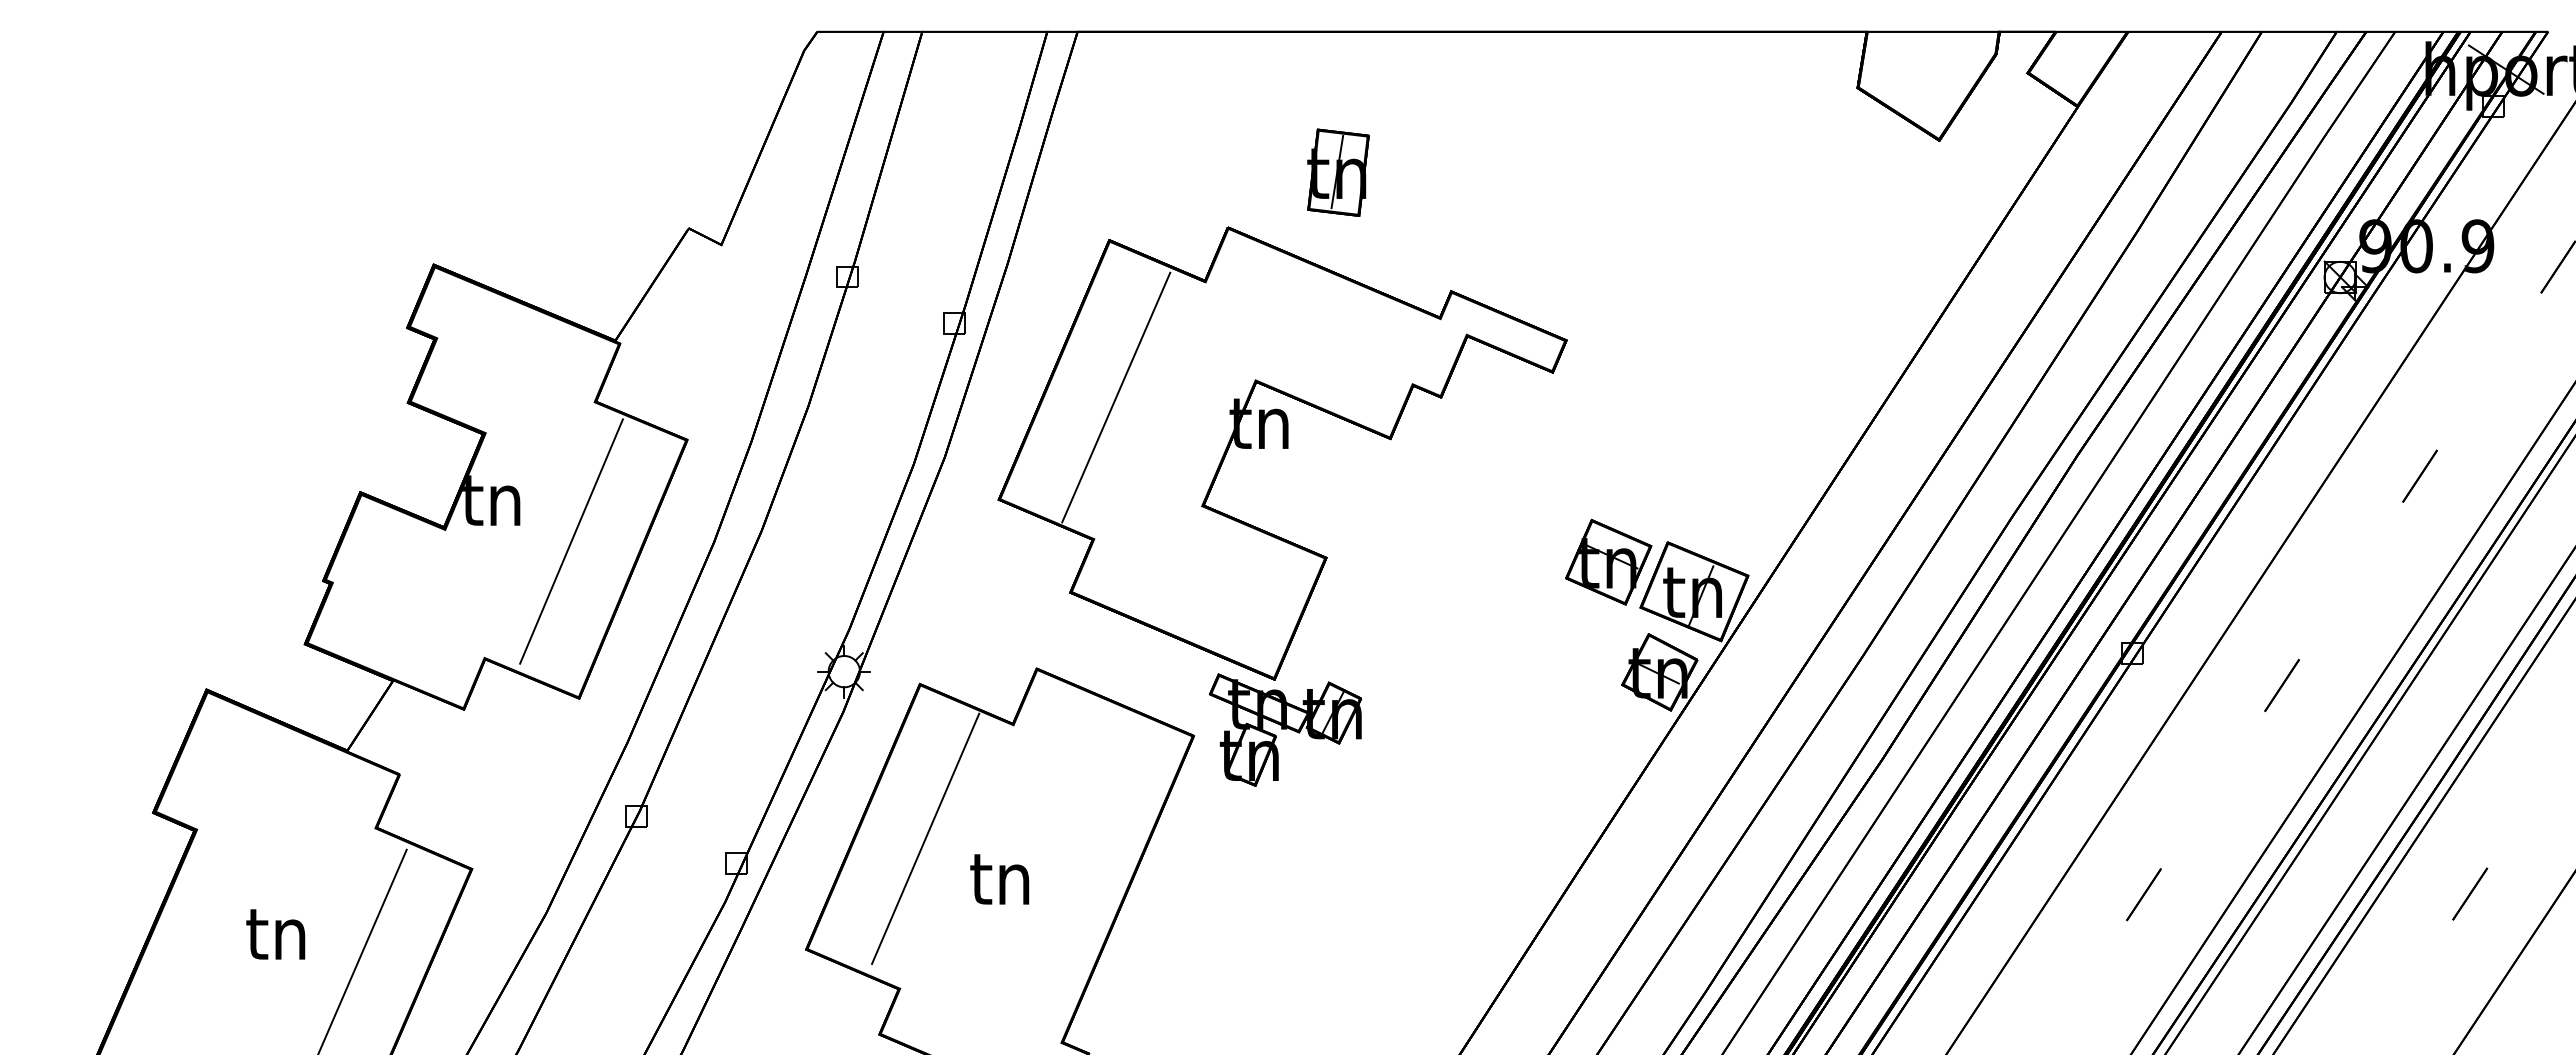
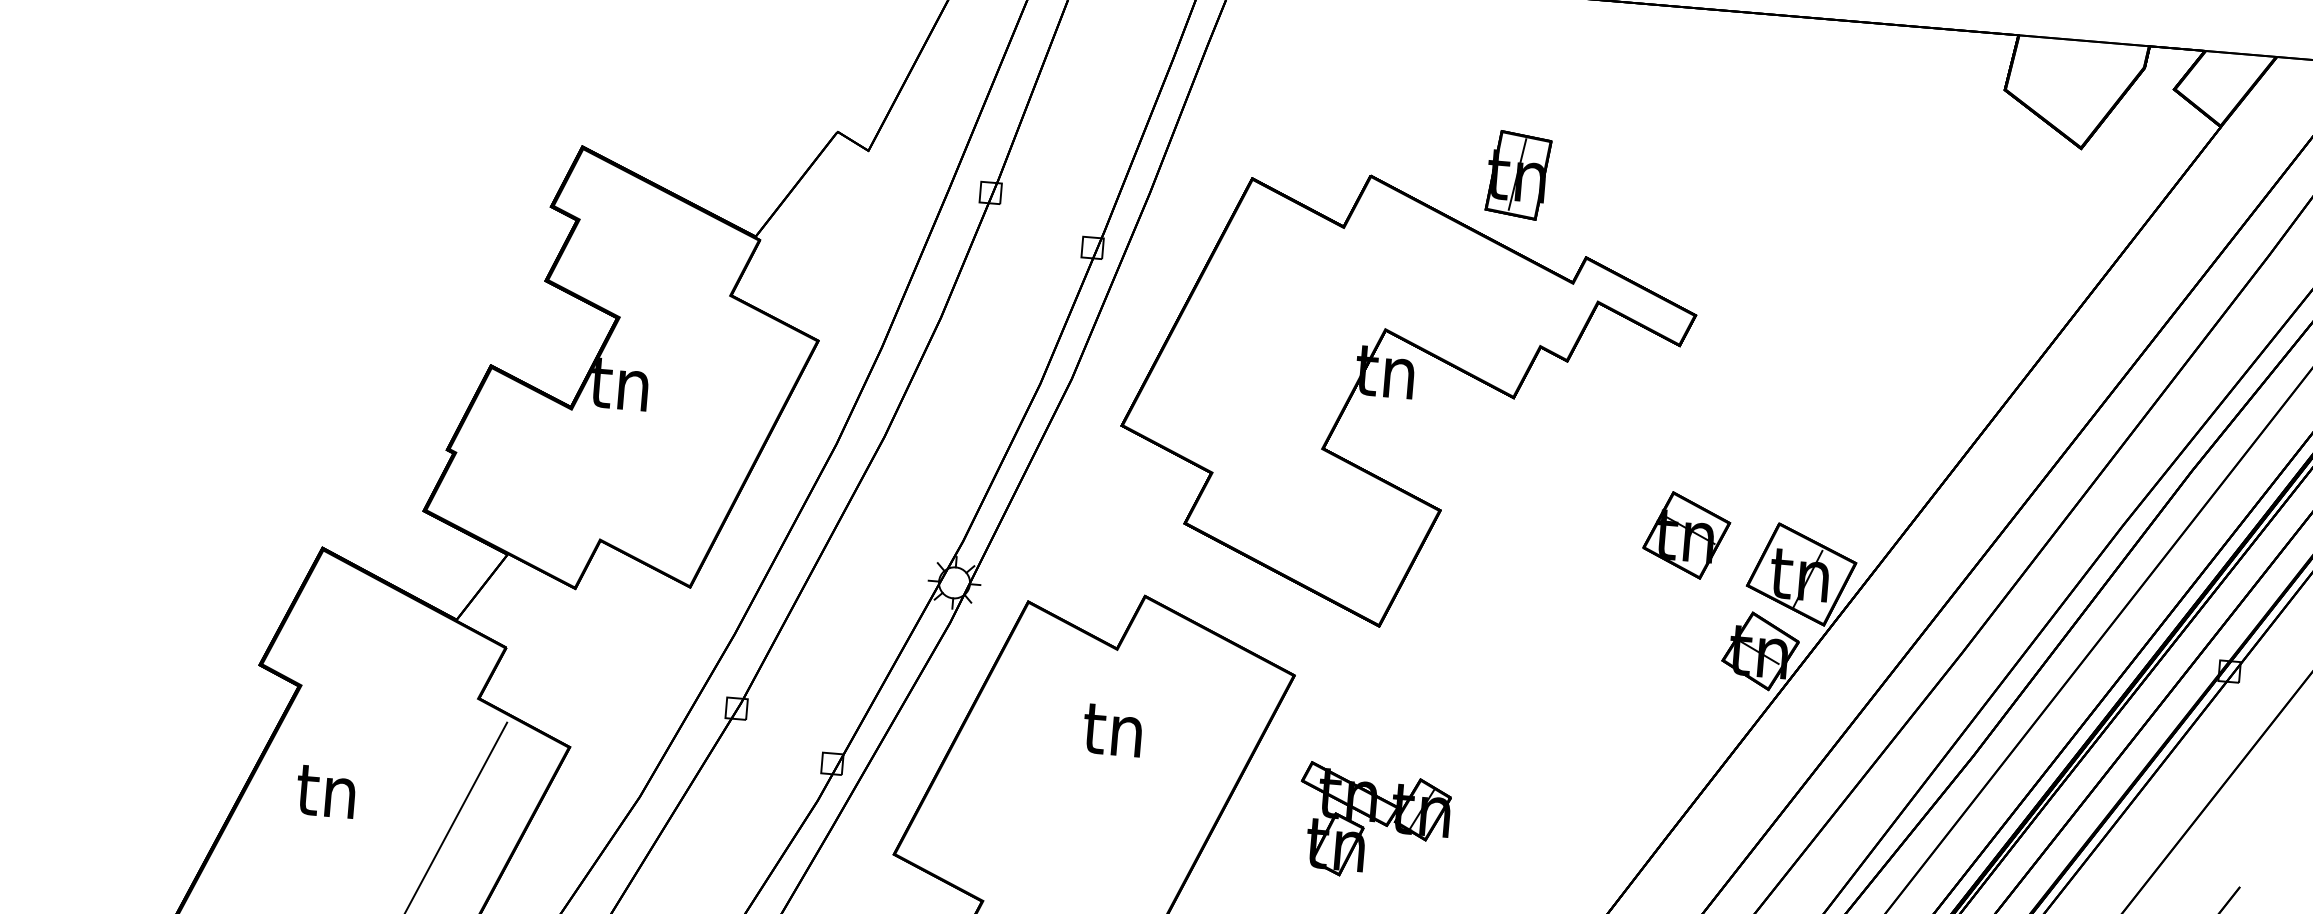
part: (1338, 172) -> (1518, 175), moved
line: (1116, 397) -> (1246, 334), removed
line: (571, 541) -> (695, 431), removed
part: (1608, 561) -> (1686, 534), moved
part: (1285, 729) -> (1373, 822), moved
line: (925, 838) -> (1020, 754), removed
text: (999, 879) -> (1112, 730), moved
text: (275, 934) -> (325, 791), moved

